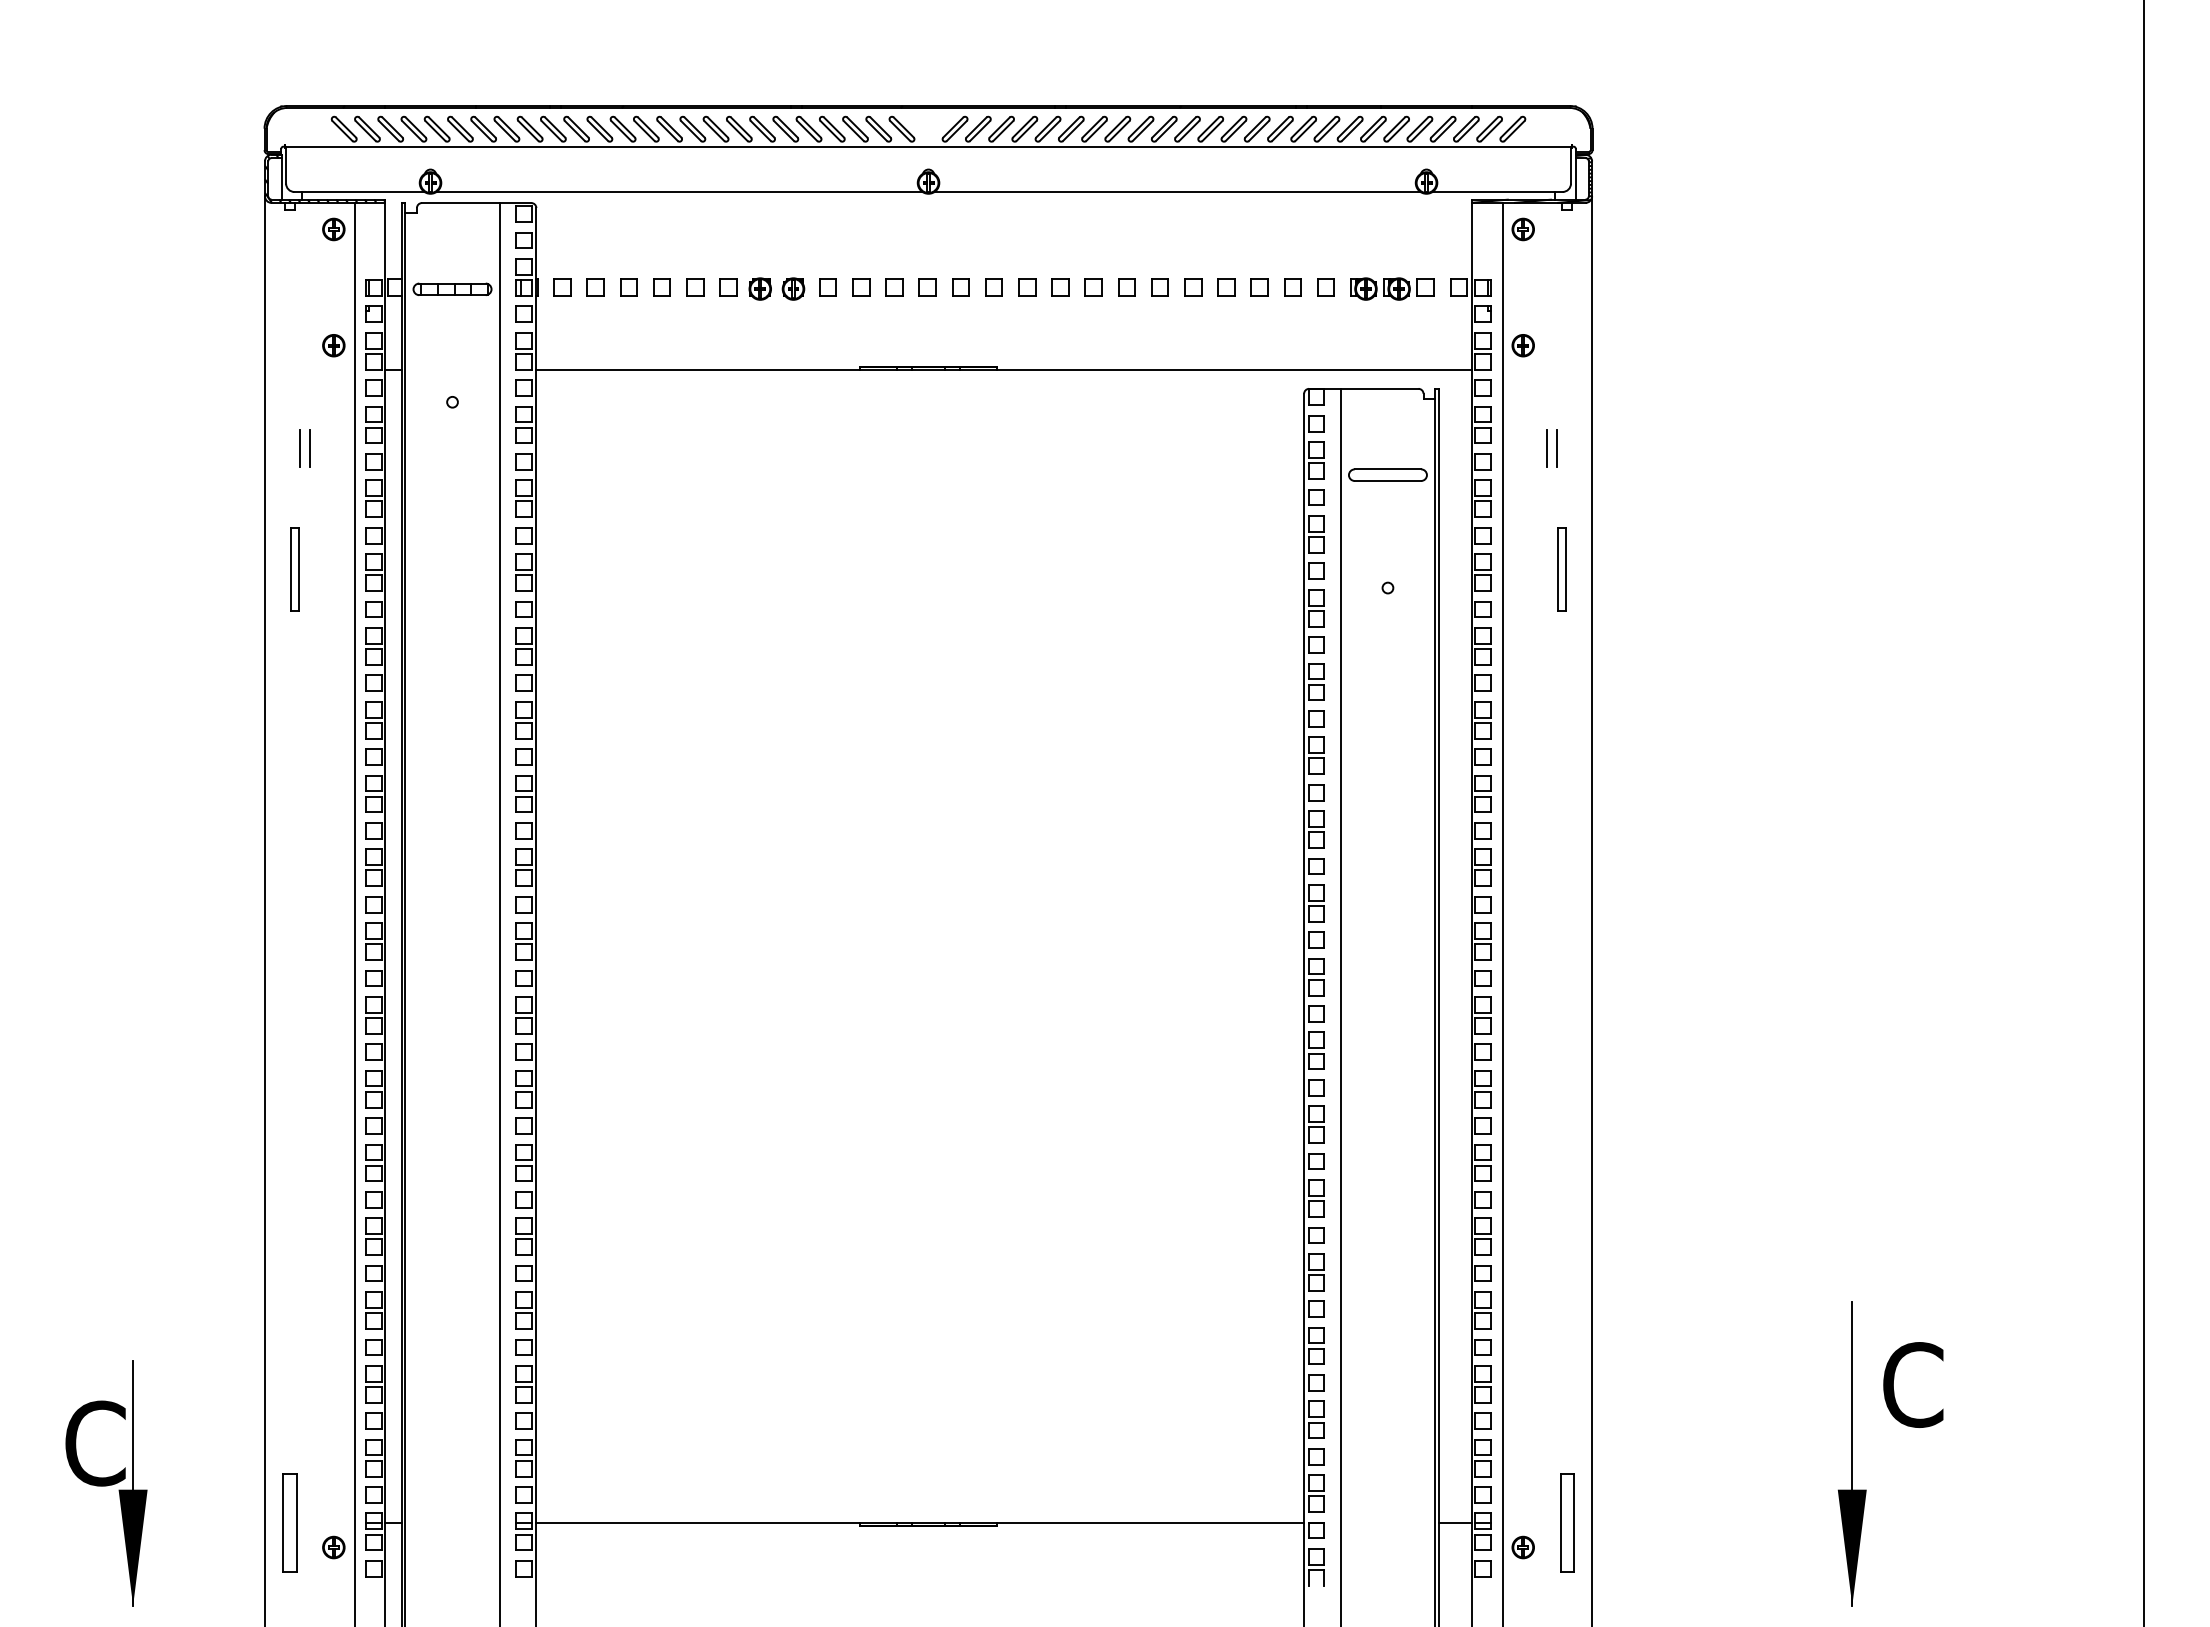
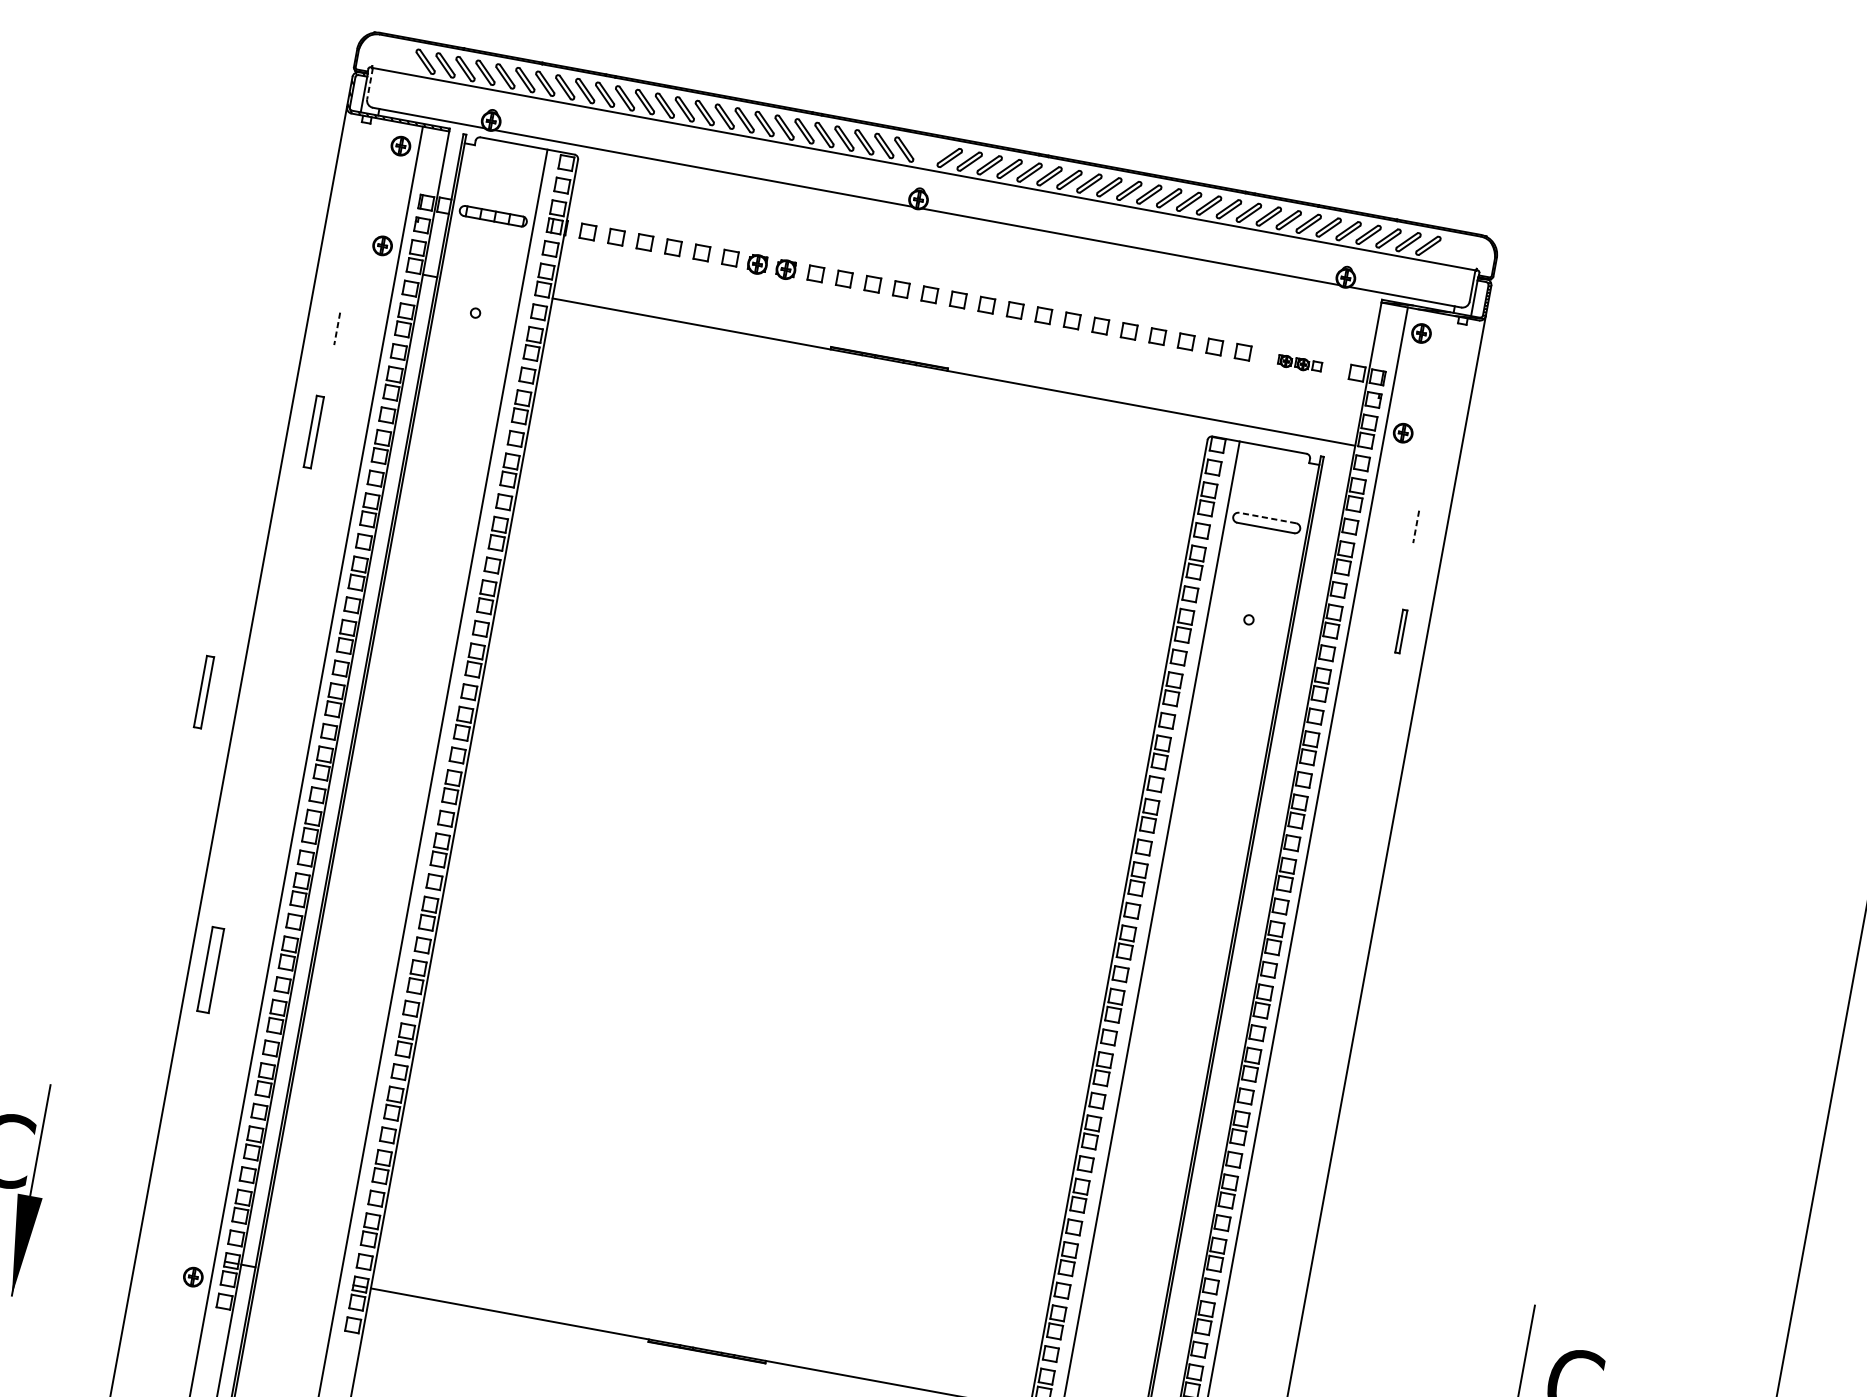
line: (286, 165) -> (370, 83), solid -> dashed
part: (1392, 288) -> (1300, 363), size x0.6
line: (299, 448) -> (336, 328), solid -> dashed
line: (309, 448) -> (345, 330), removed
line: (1547, 448) -> (1407, 525), removed
line: (1557, 448) -> (1416, 526), solid -> dashed
line: (1387, 469) -> (1267, 518), solid -> dashed
part: (1561, 569) -> (1400, 631), size x0.6
part: (224, 885) -> (203, 691), added
part: (289, 1522) -> (210, 969), moved

